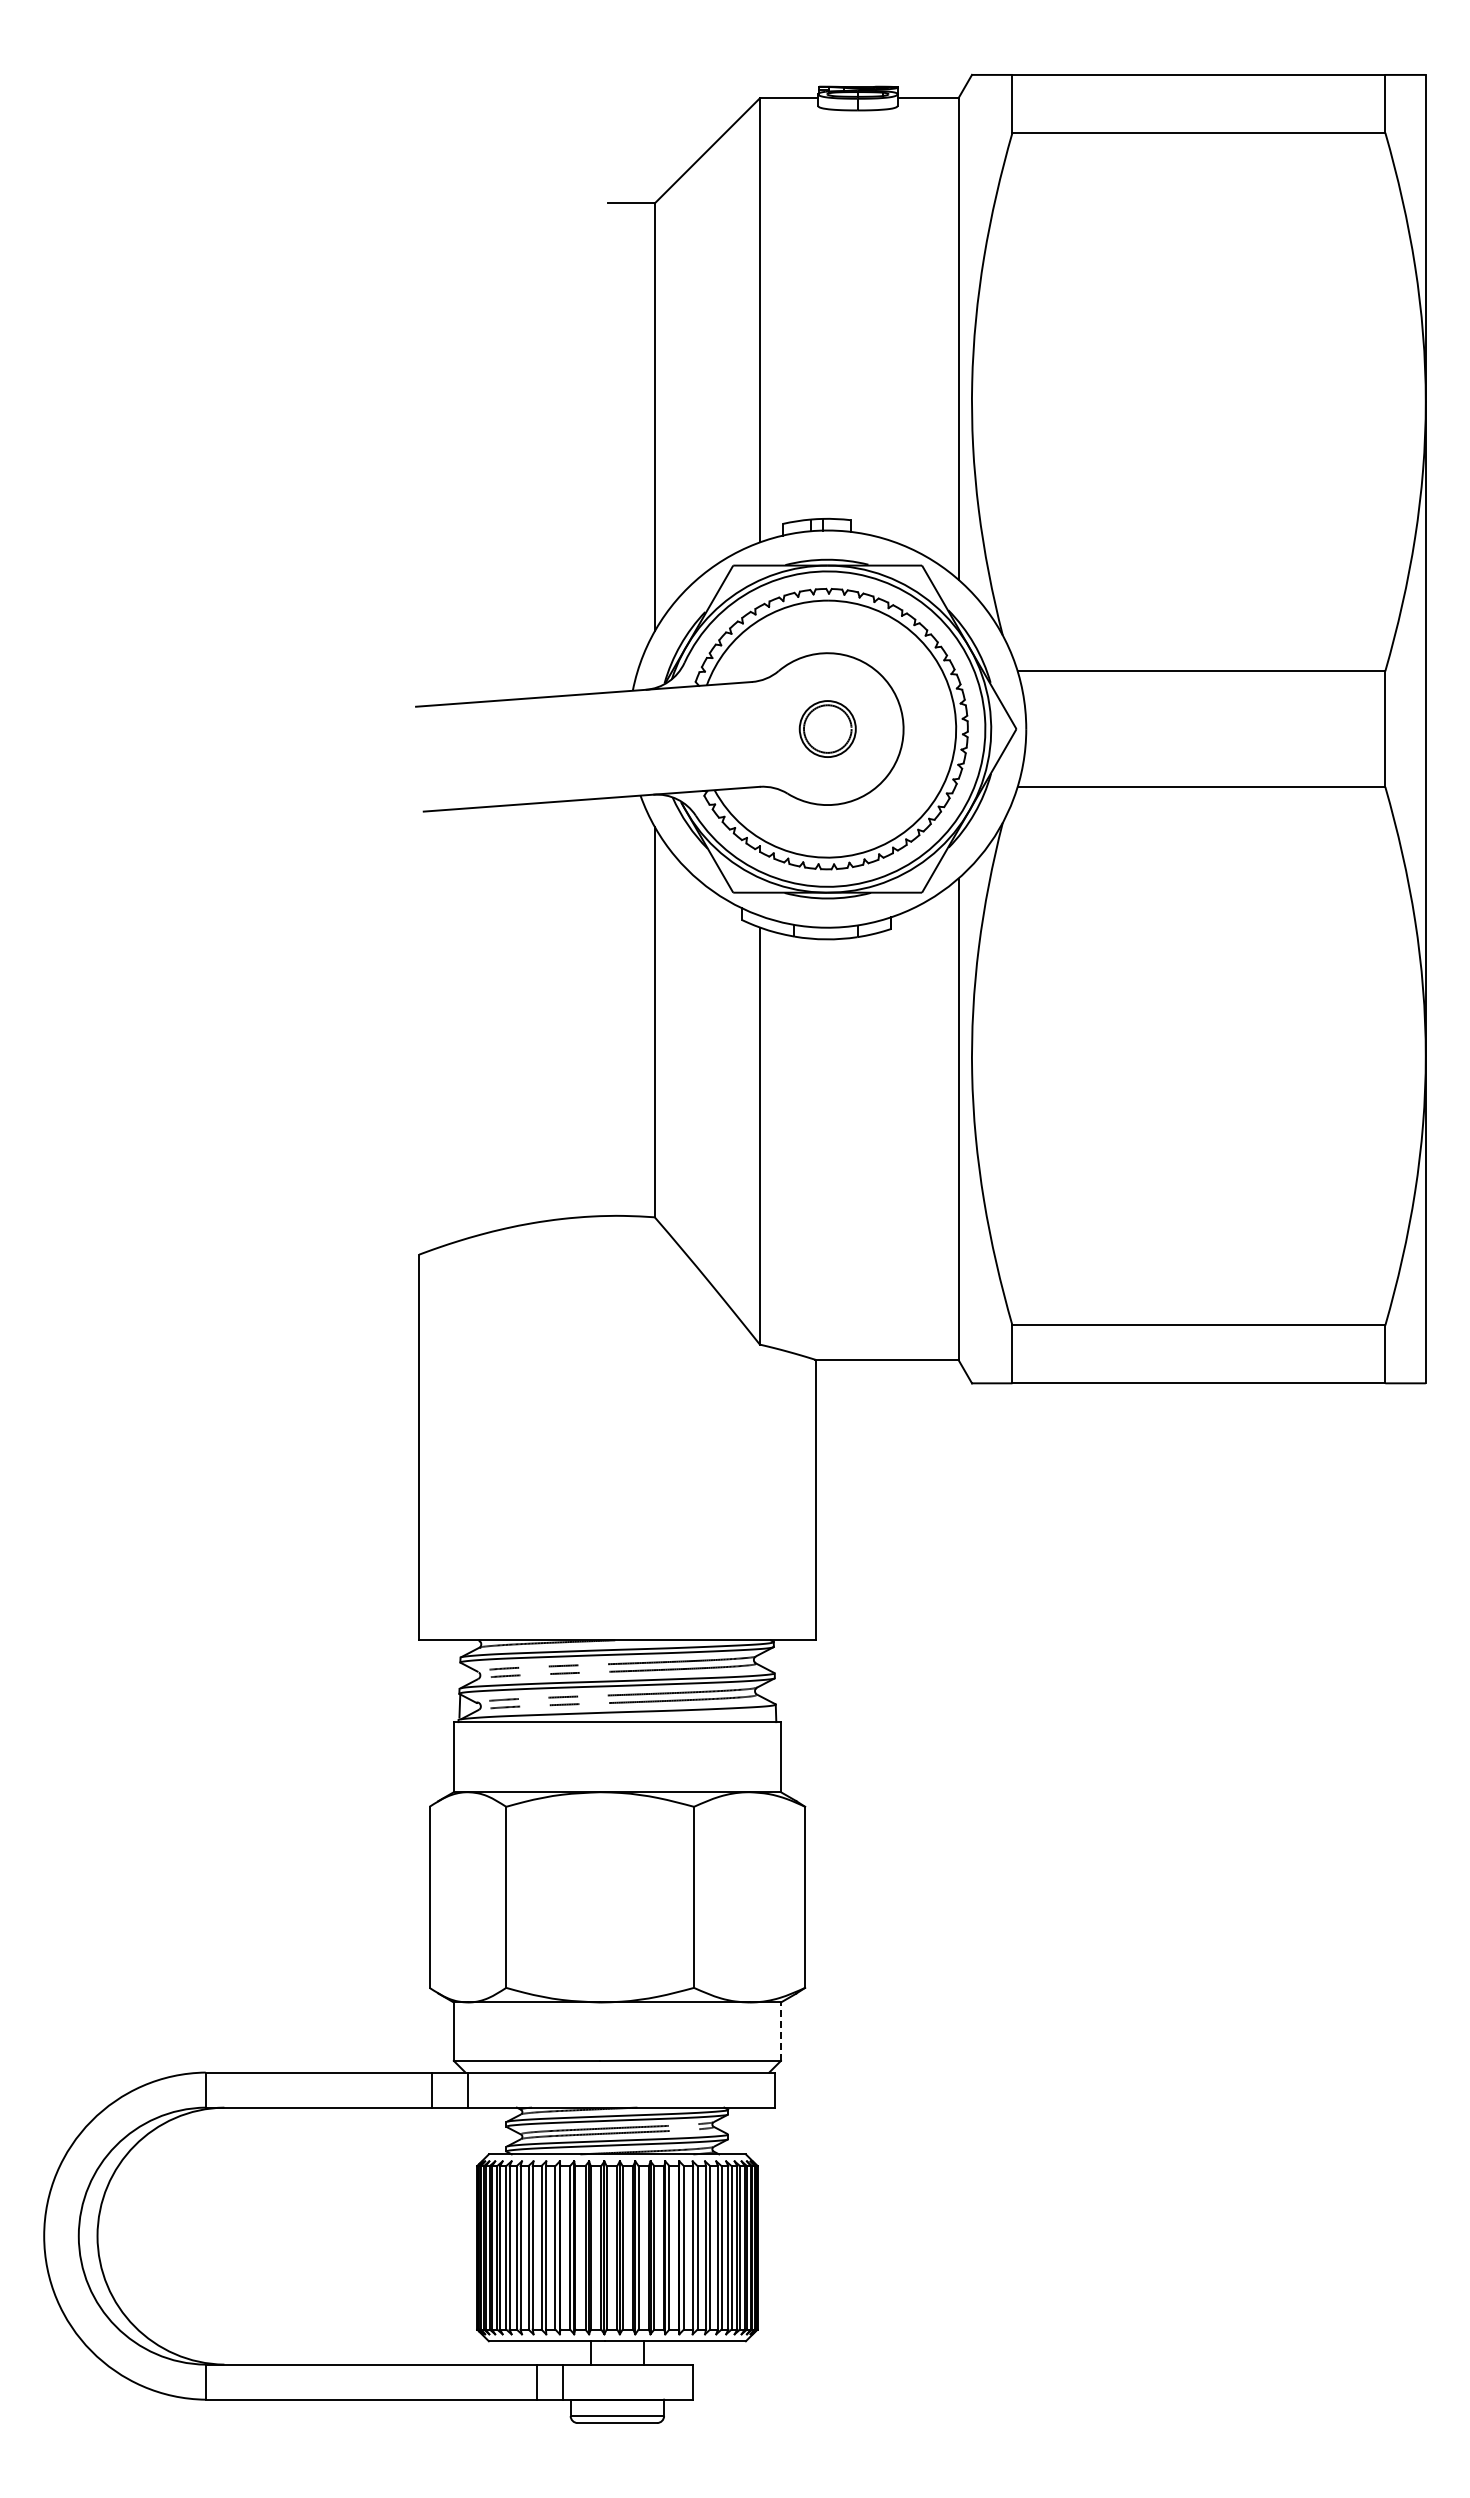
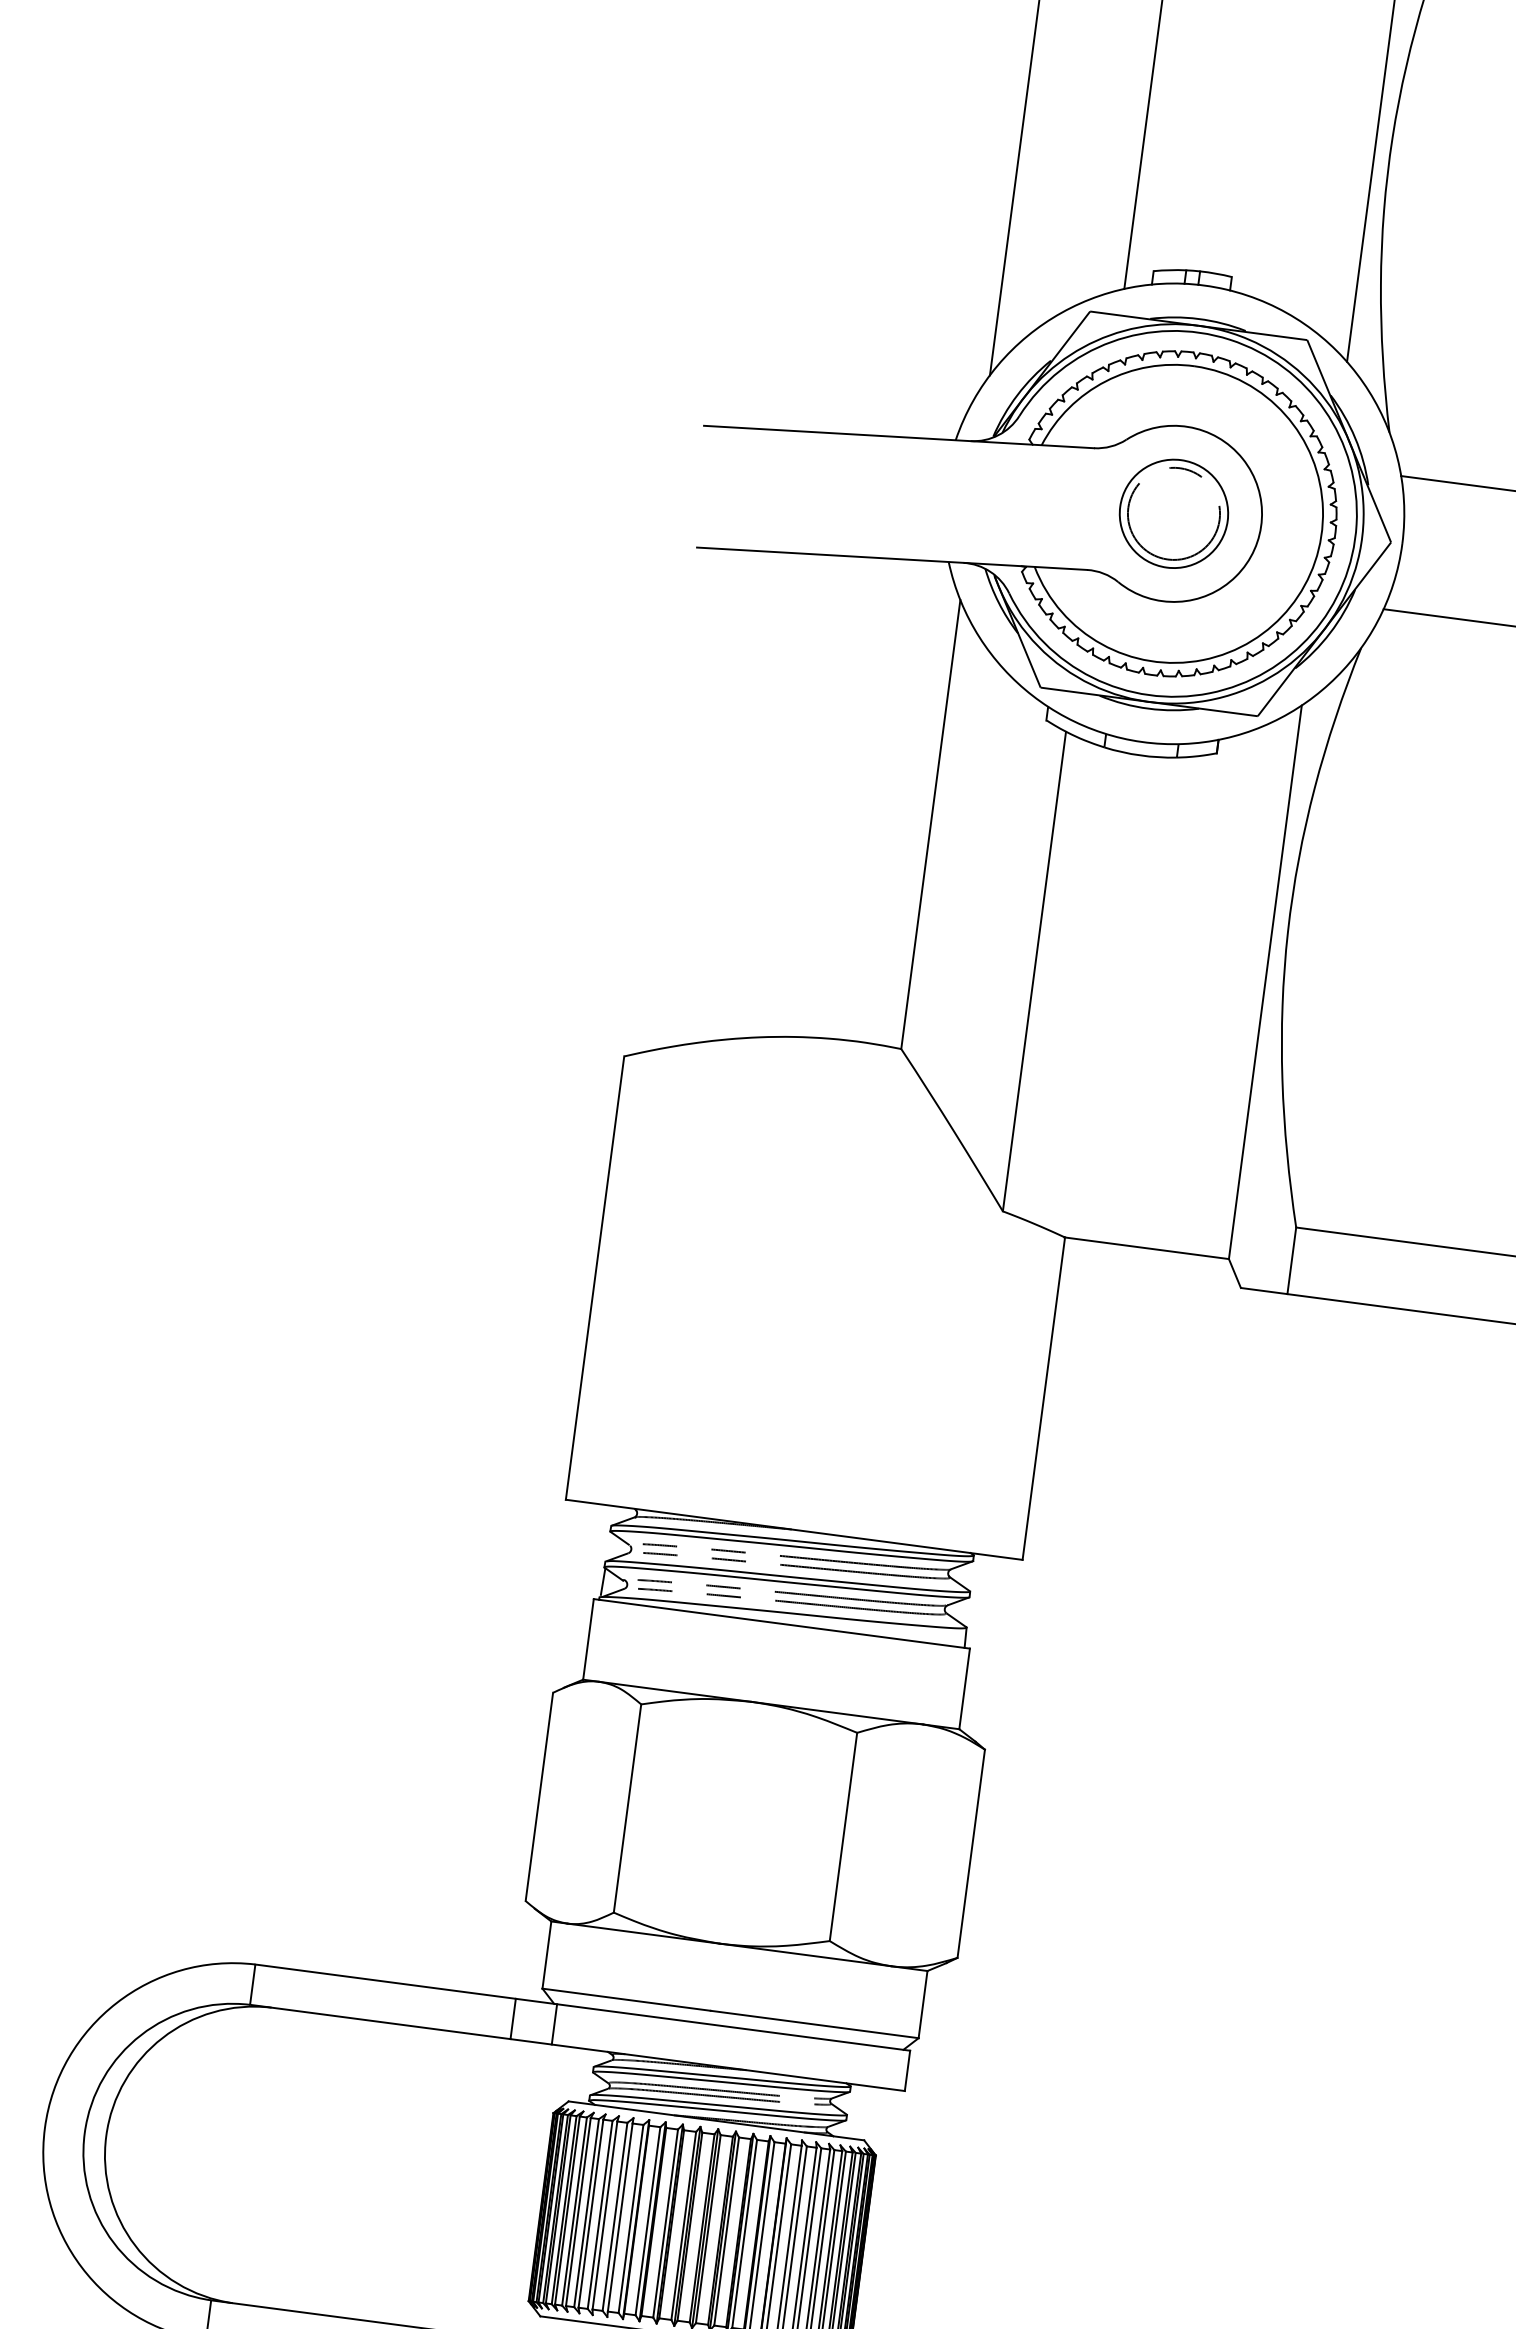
part: (827, 728) -> (1173, 513), size x1.67
line: (780, 2031) -> (922, 2004), dashed -> solid

